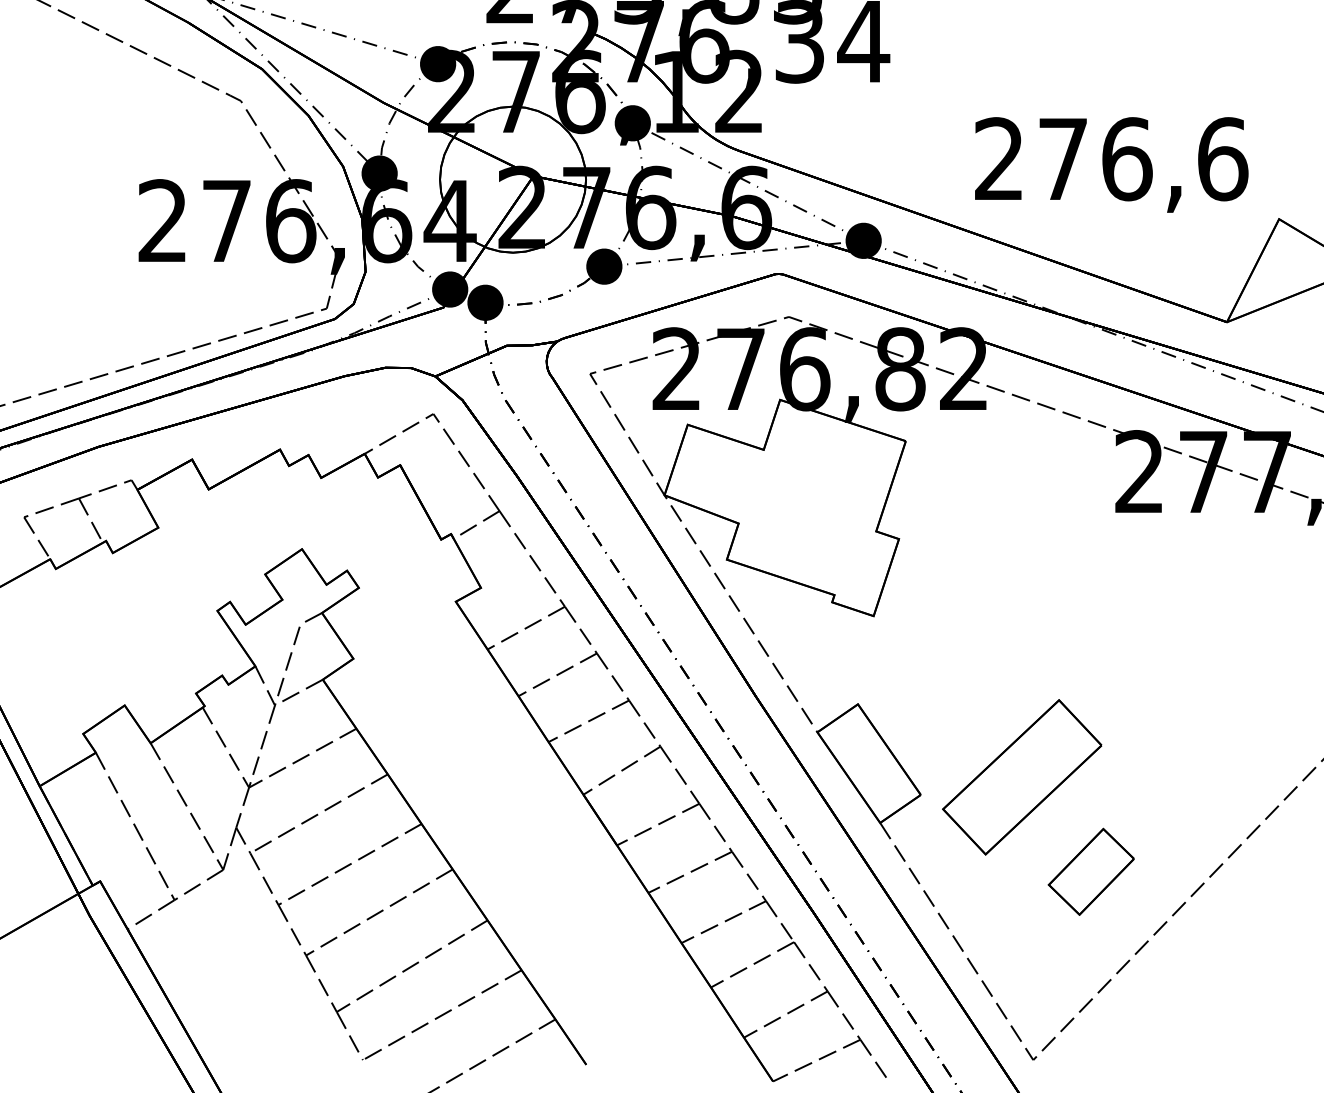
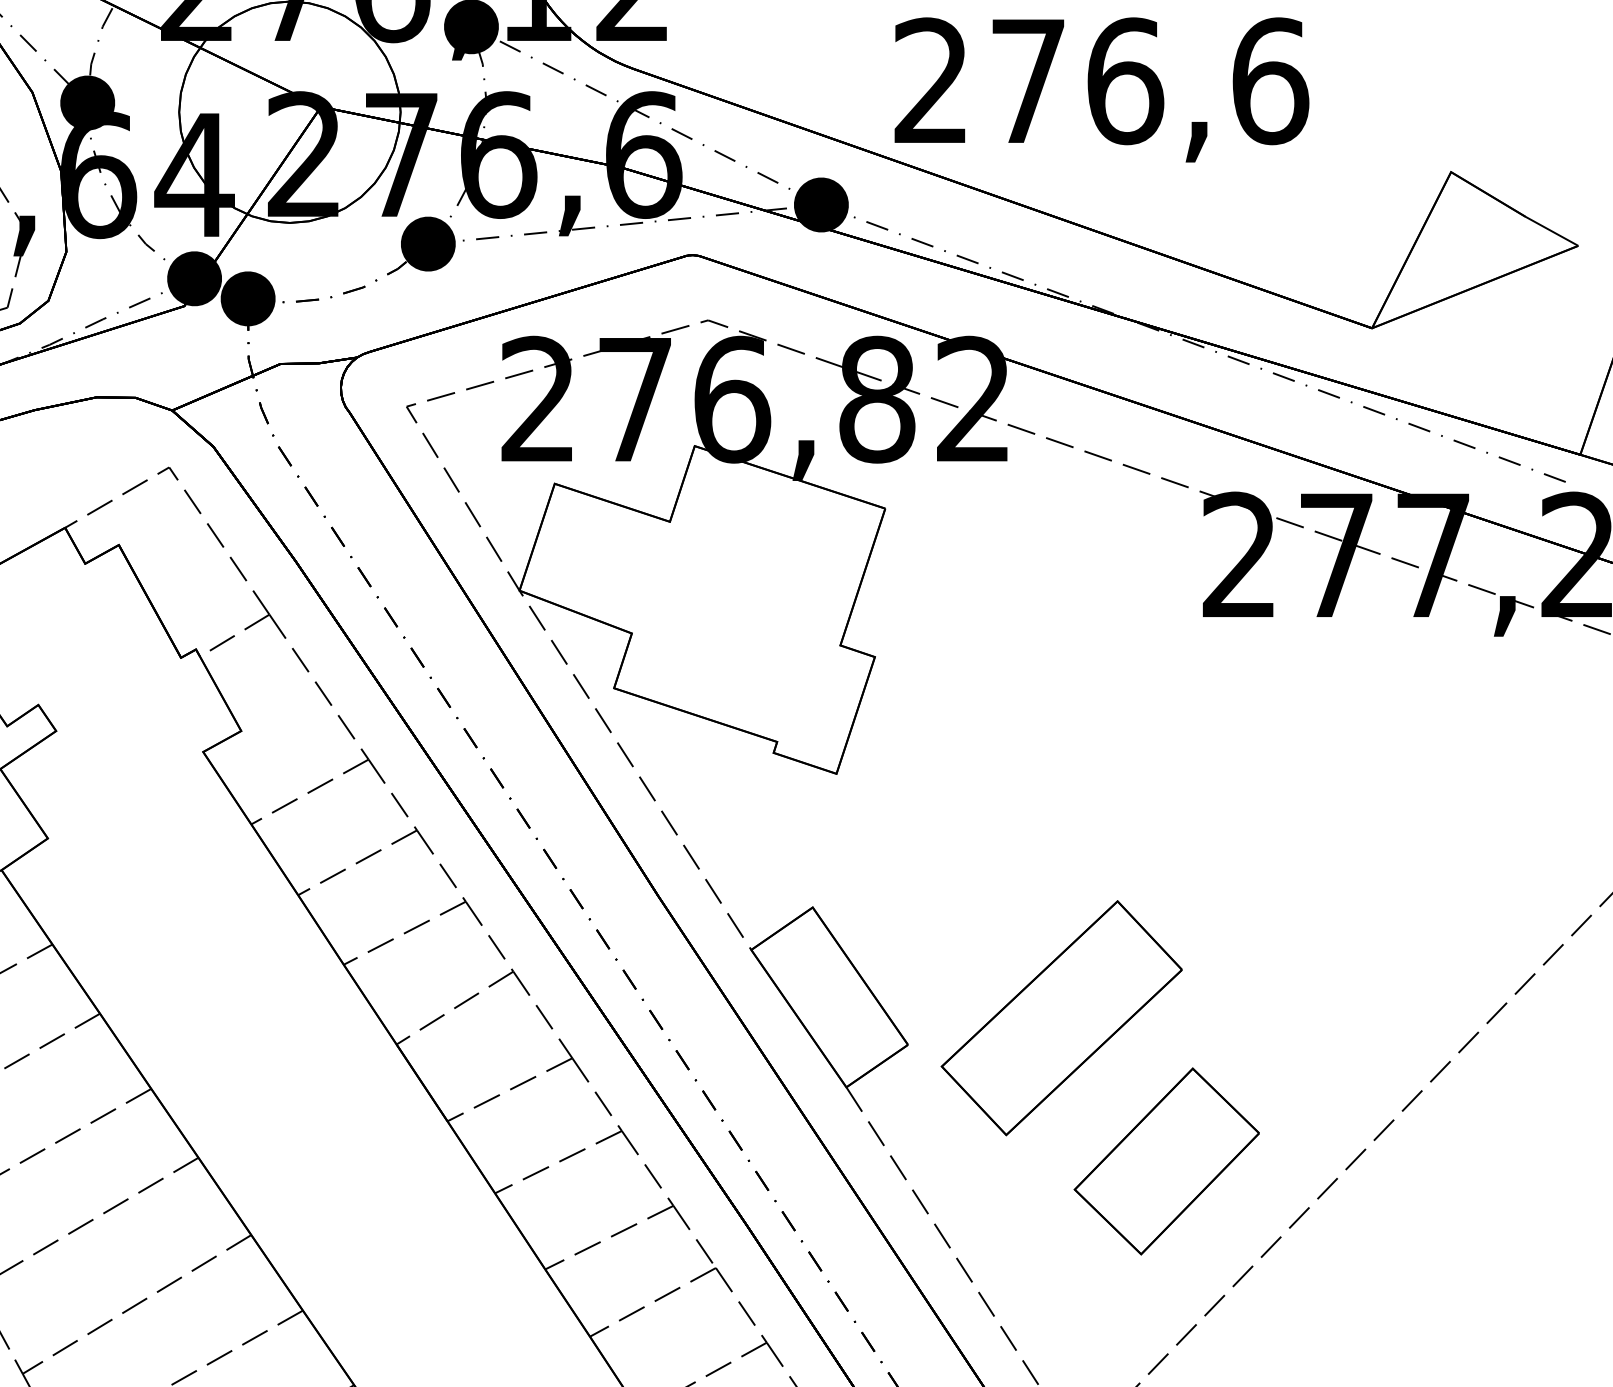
text: (1111, 164) -> (1101, 89), moved
part: (1090, 871) -> (1165, 1160), size x1.43

